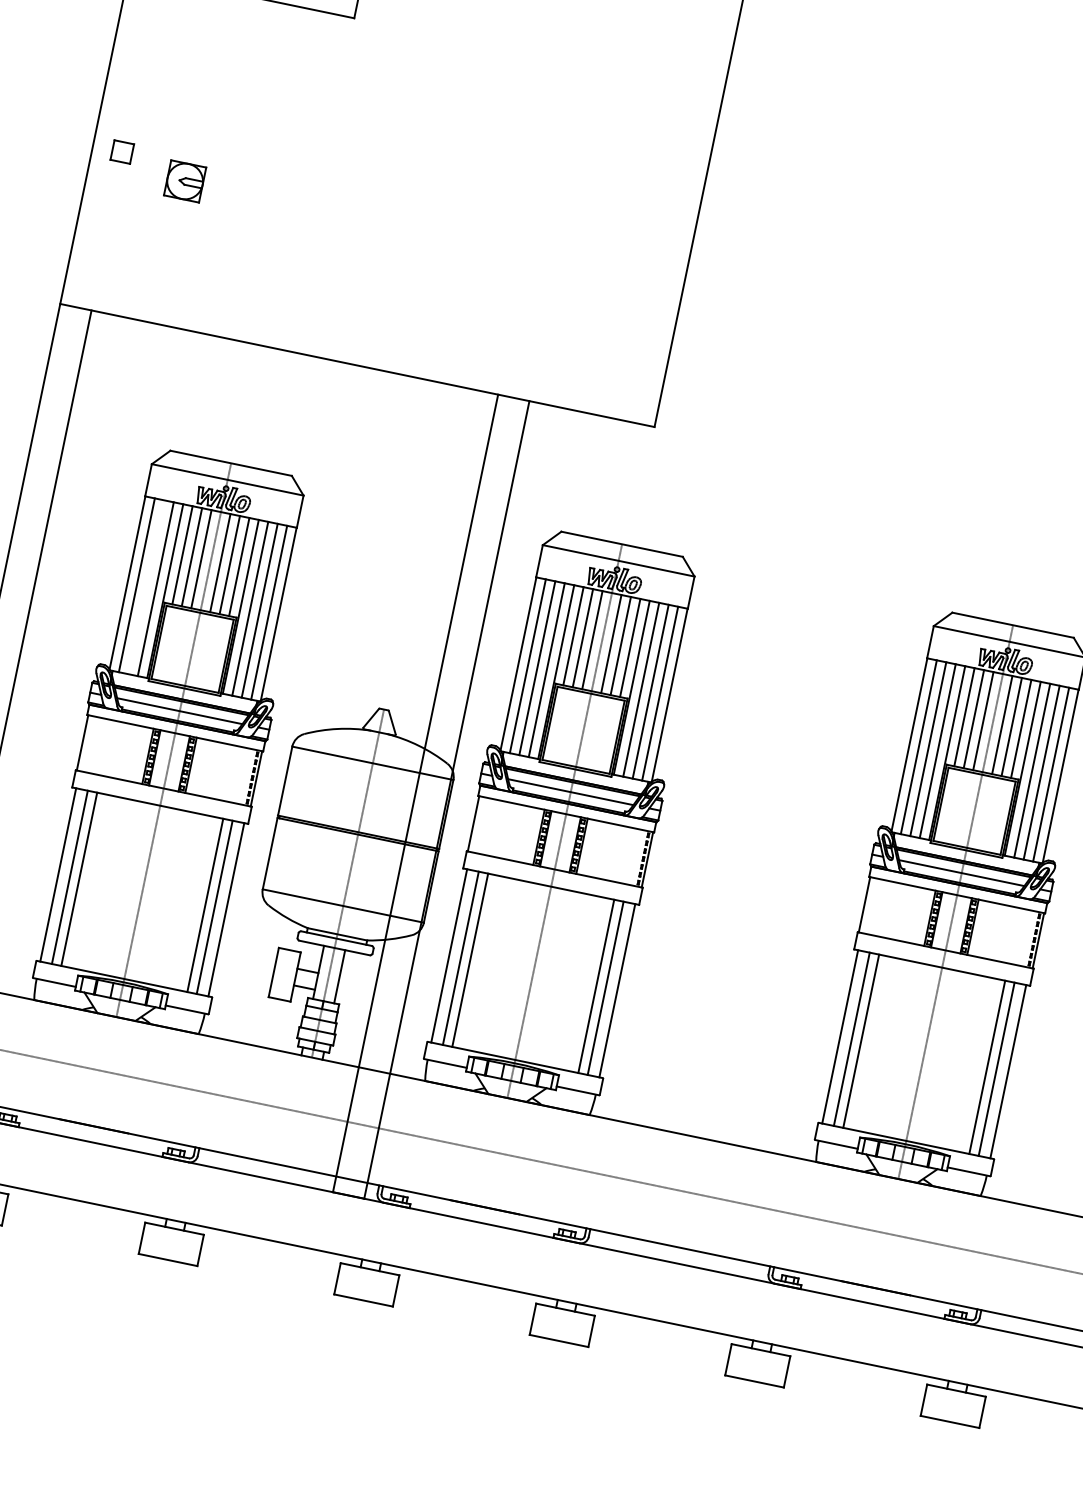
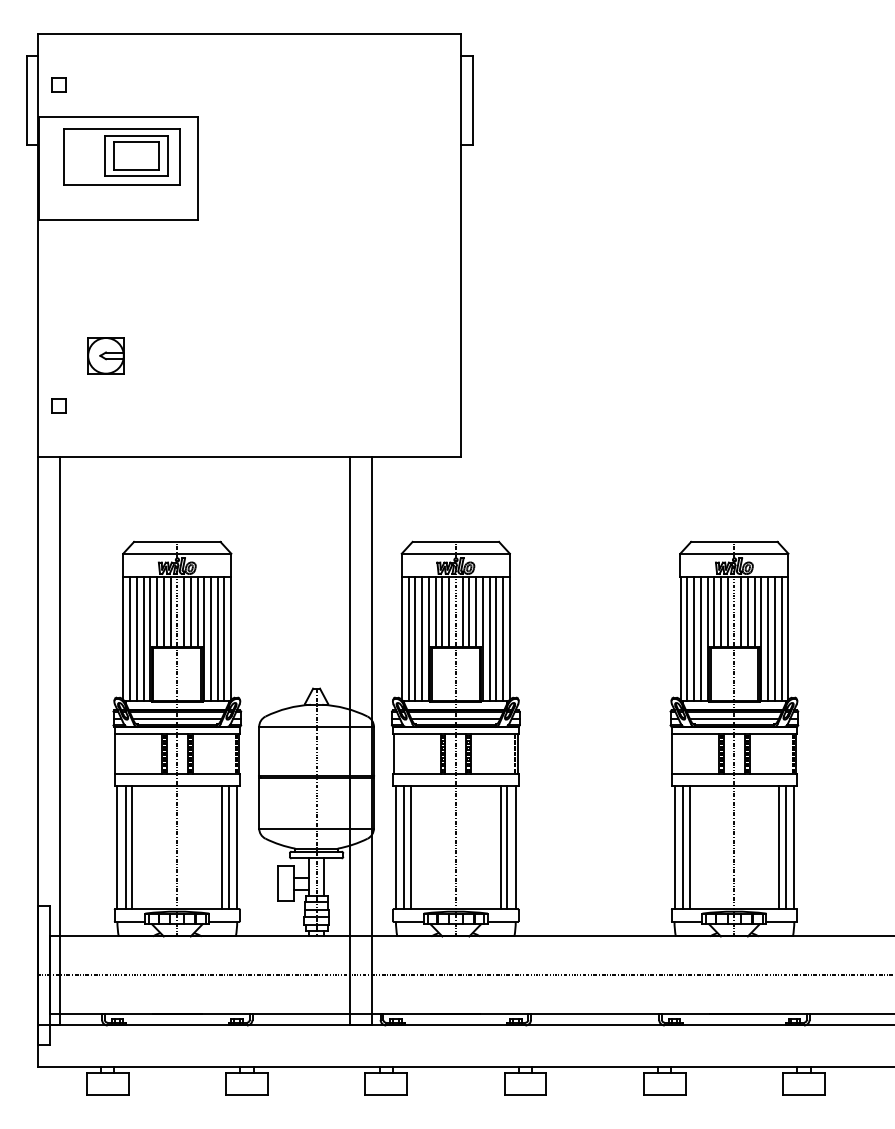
part: (121, 151) -> (58, 405), moved
part: (184, 180) -> (105, 355), size x1.43
line: (145, 586) -> (136, 638), added

